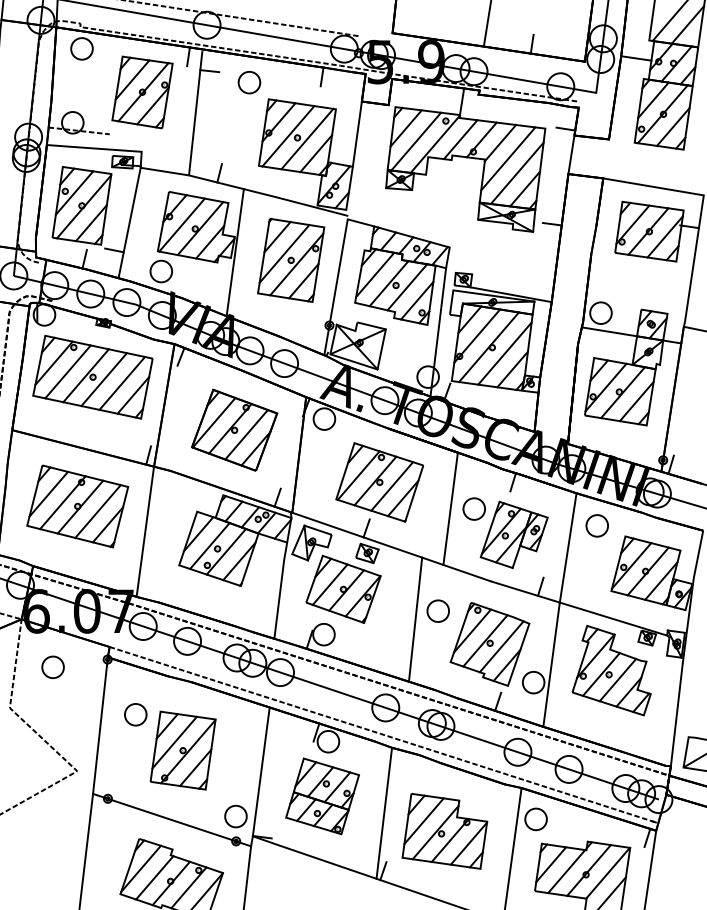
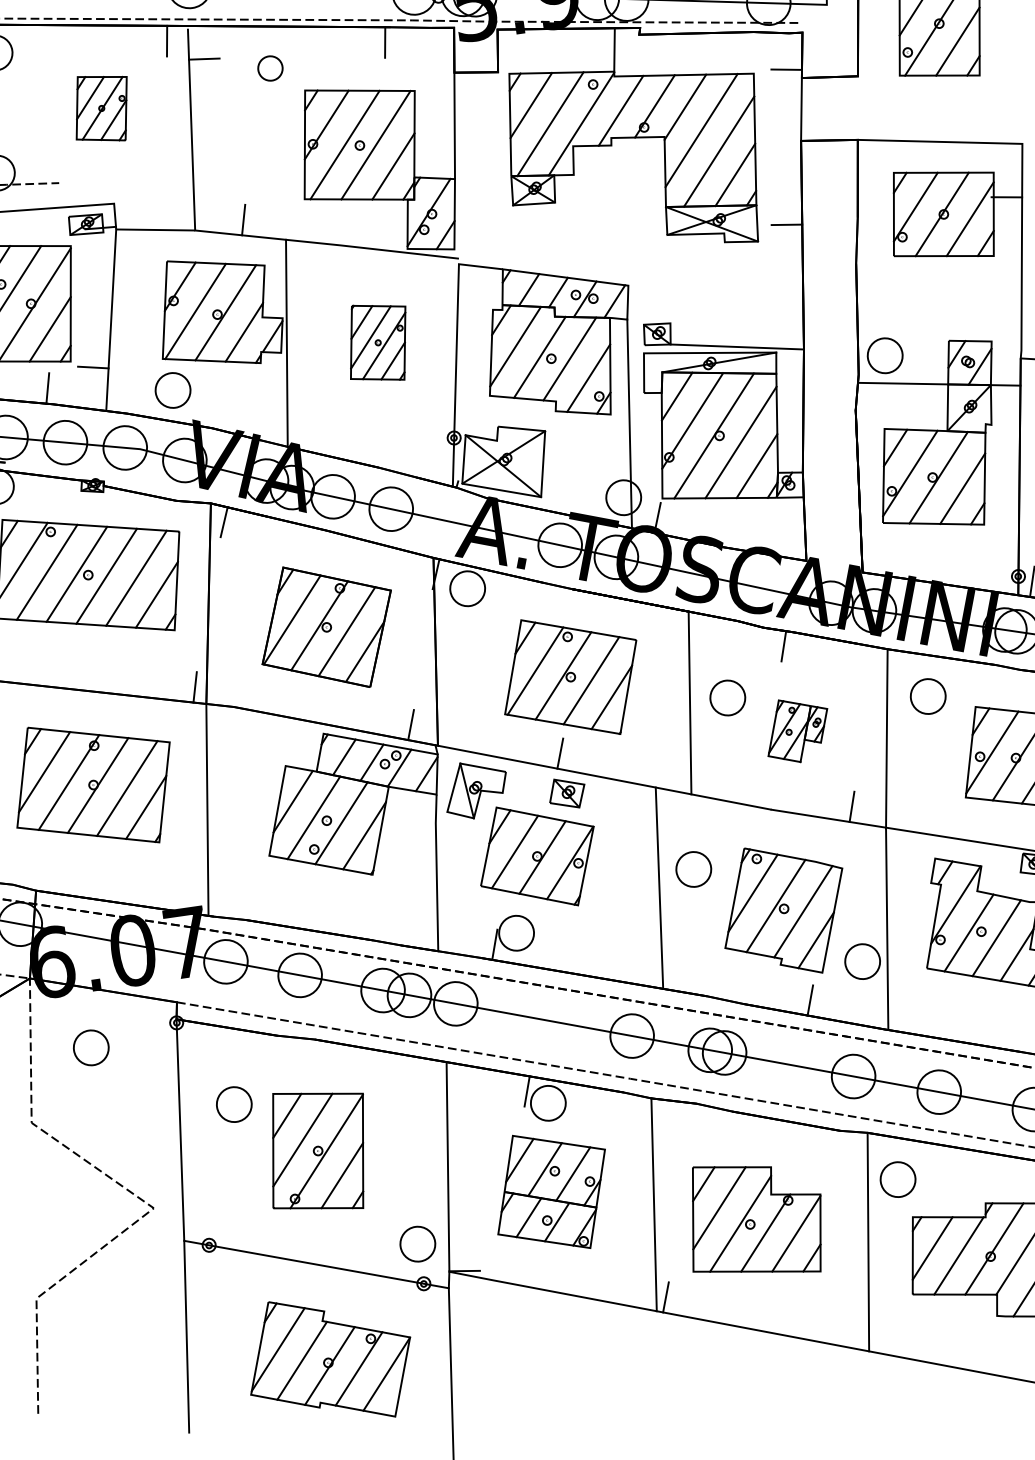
part: (249, 82) -> (270, 68), size x0.7
part: (142, 92) -> (101, 108), size x0.6
part: (291, 260) -> (378, 342), size x0.6
part: (513, 534) -> (796, 729), size x0.6

